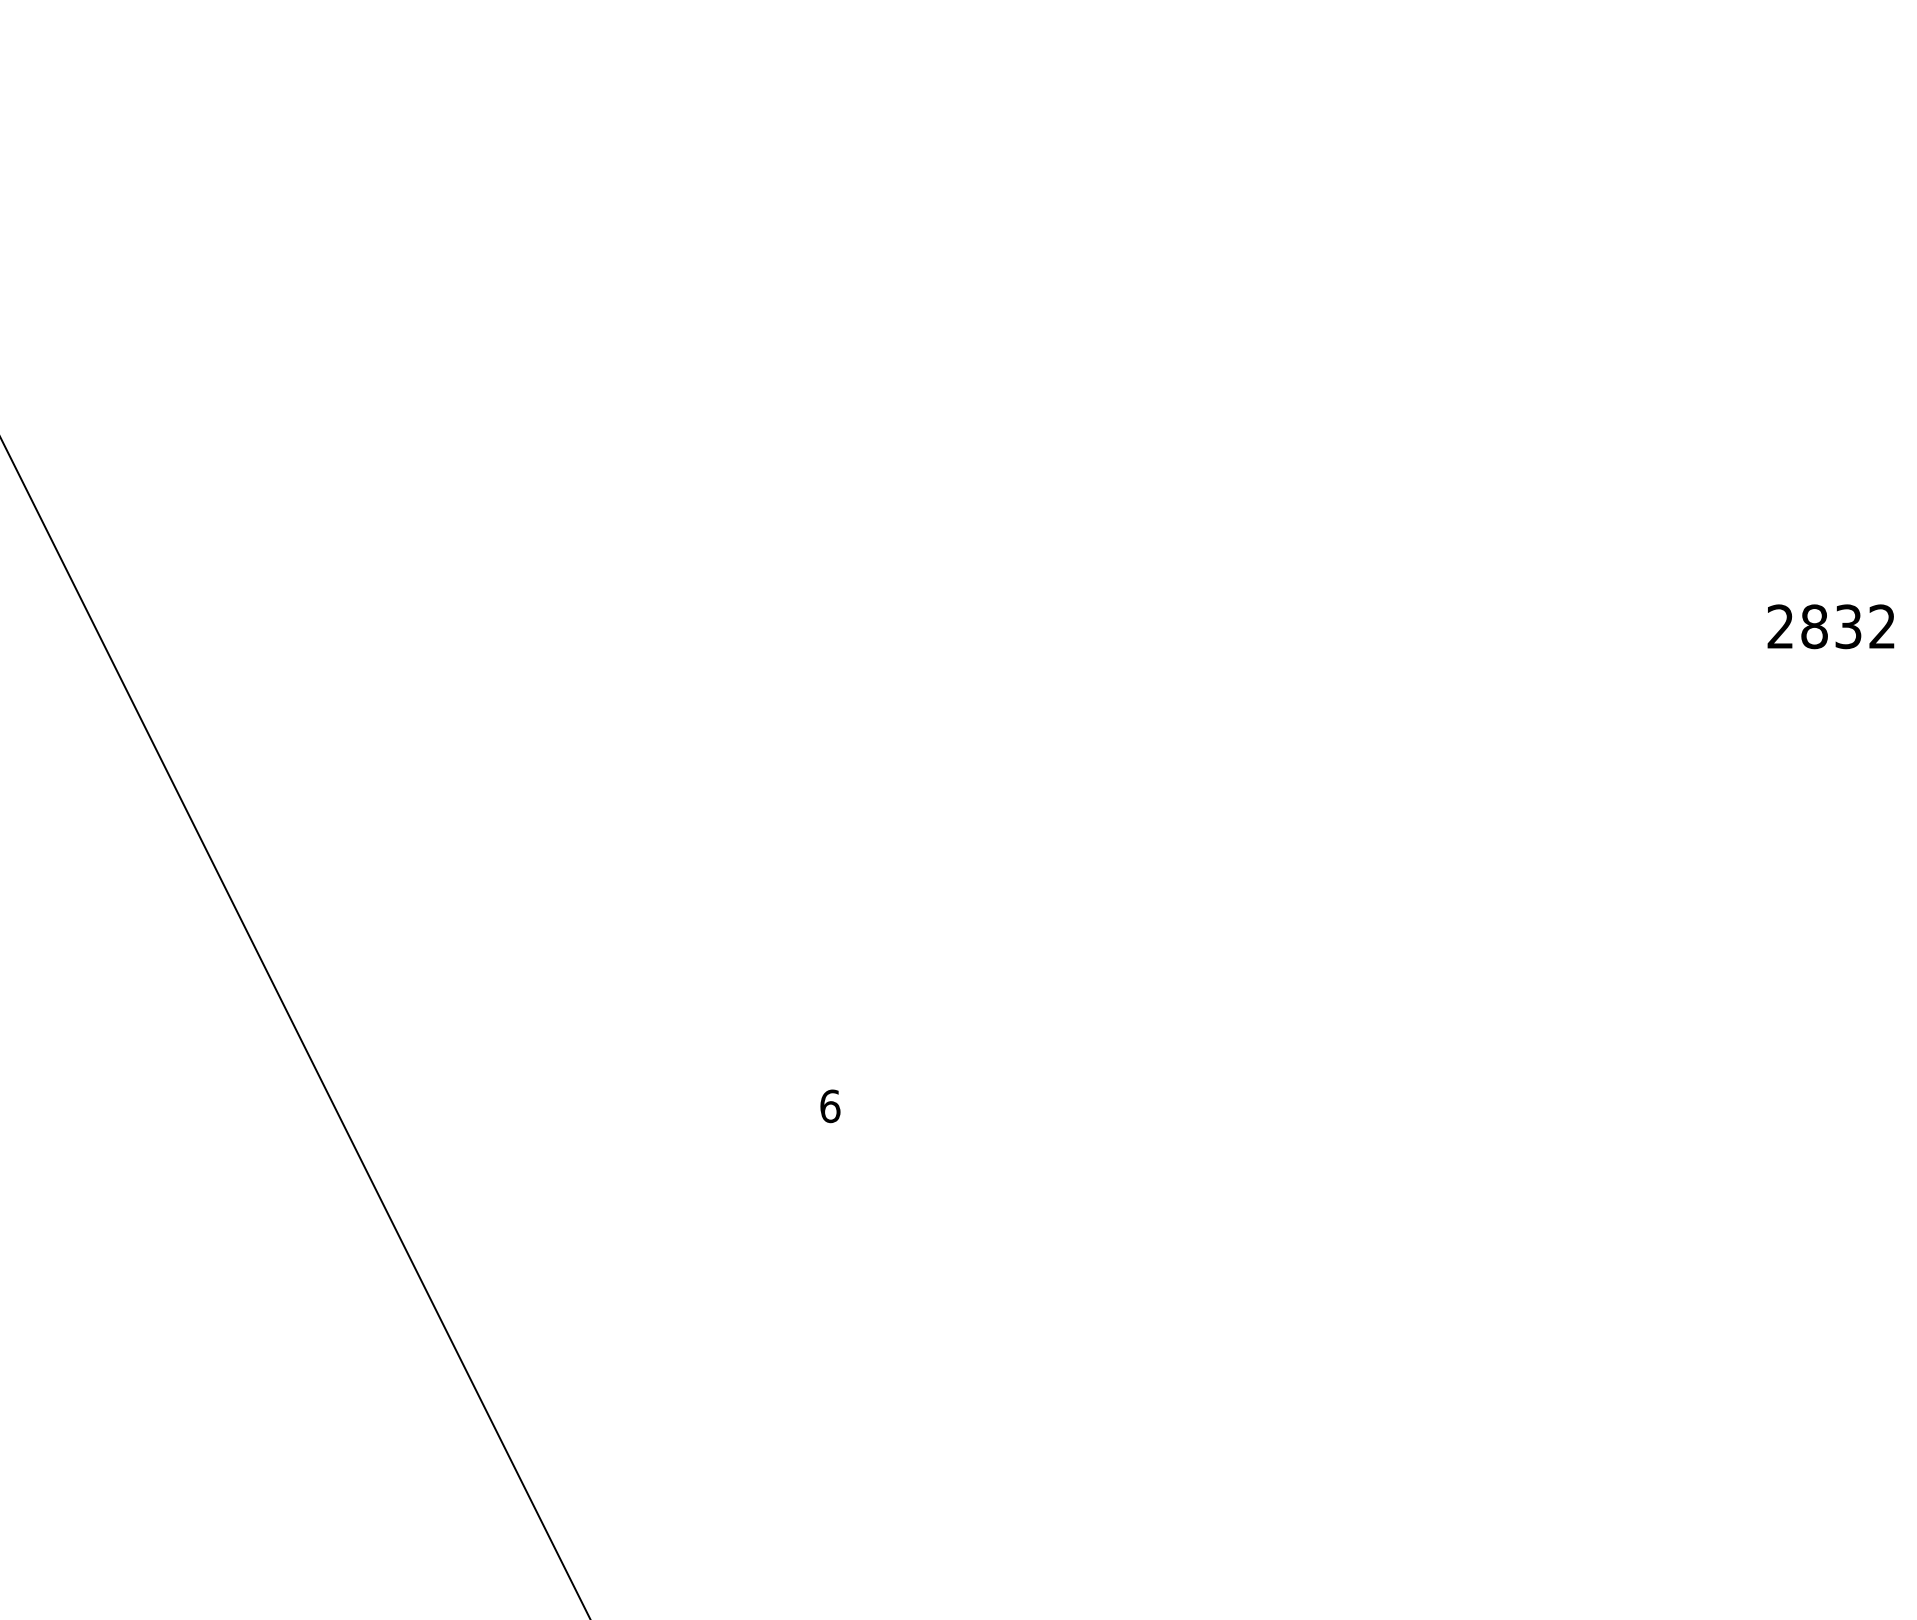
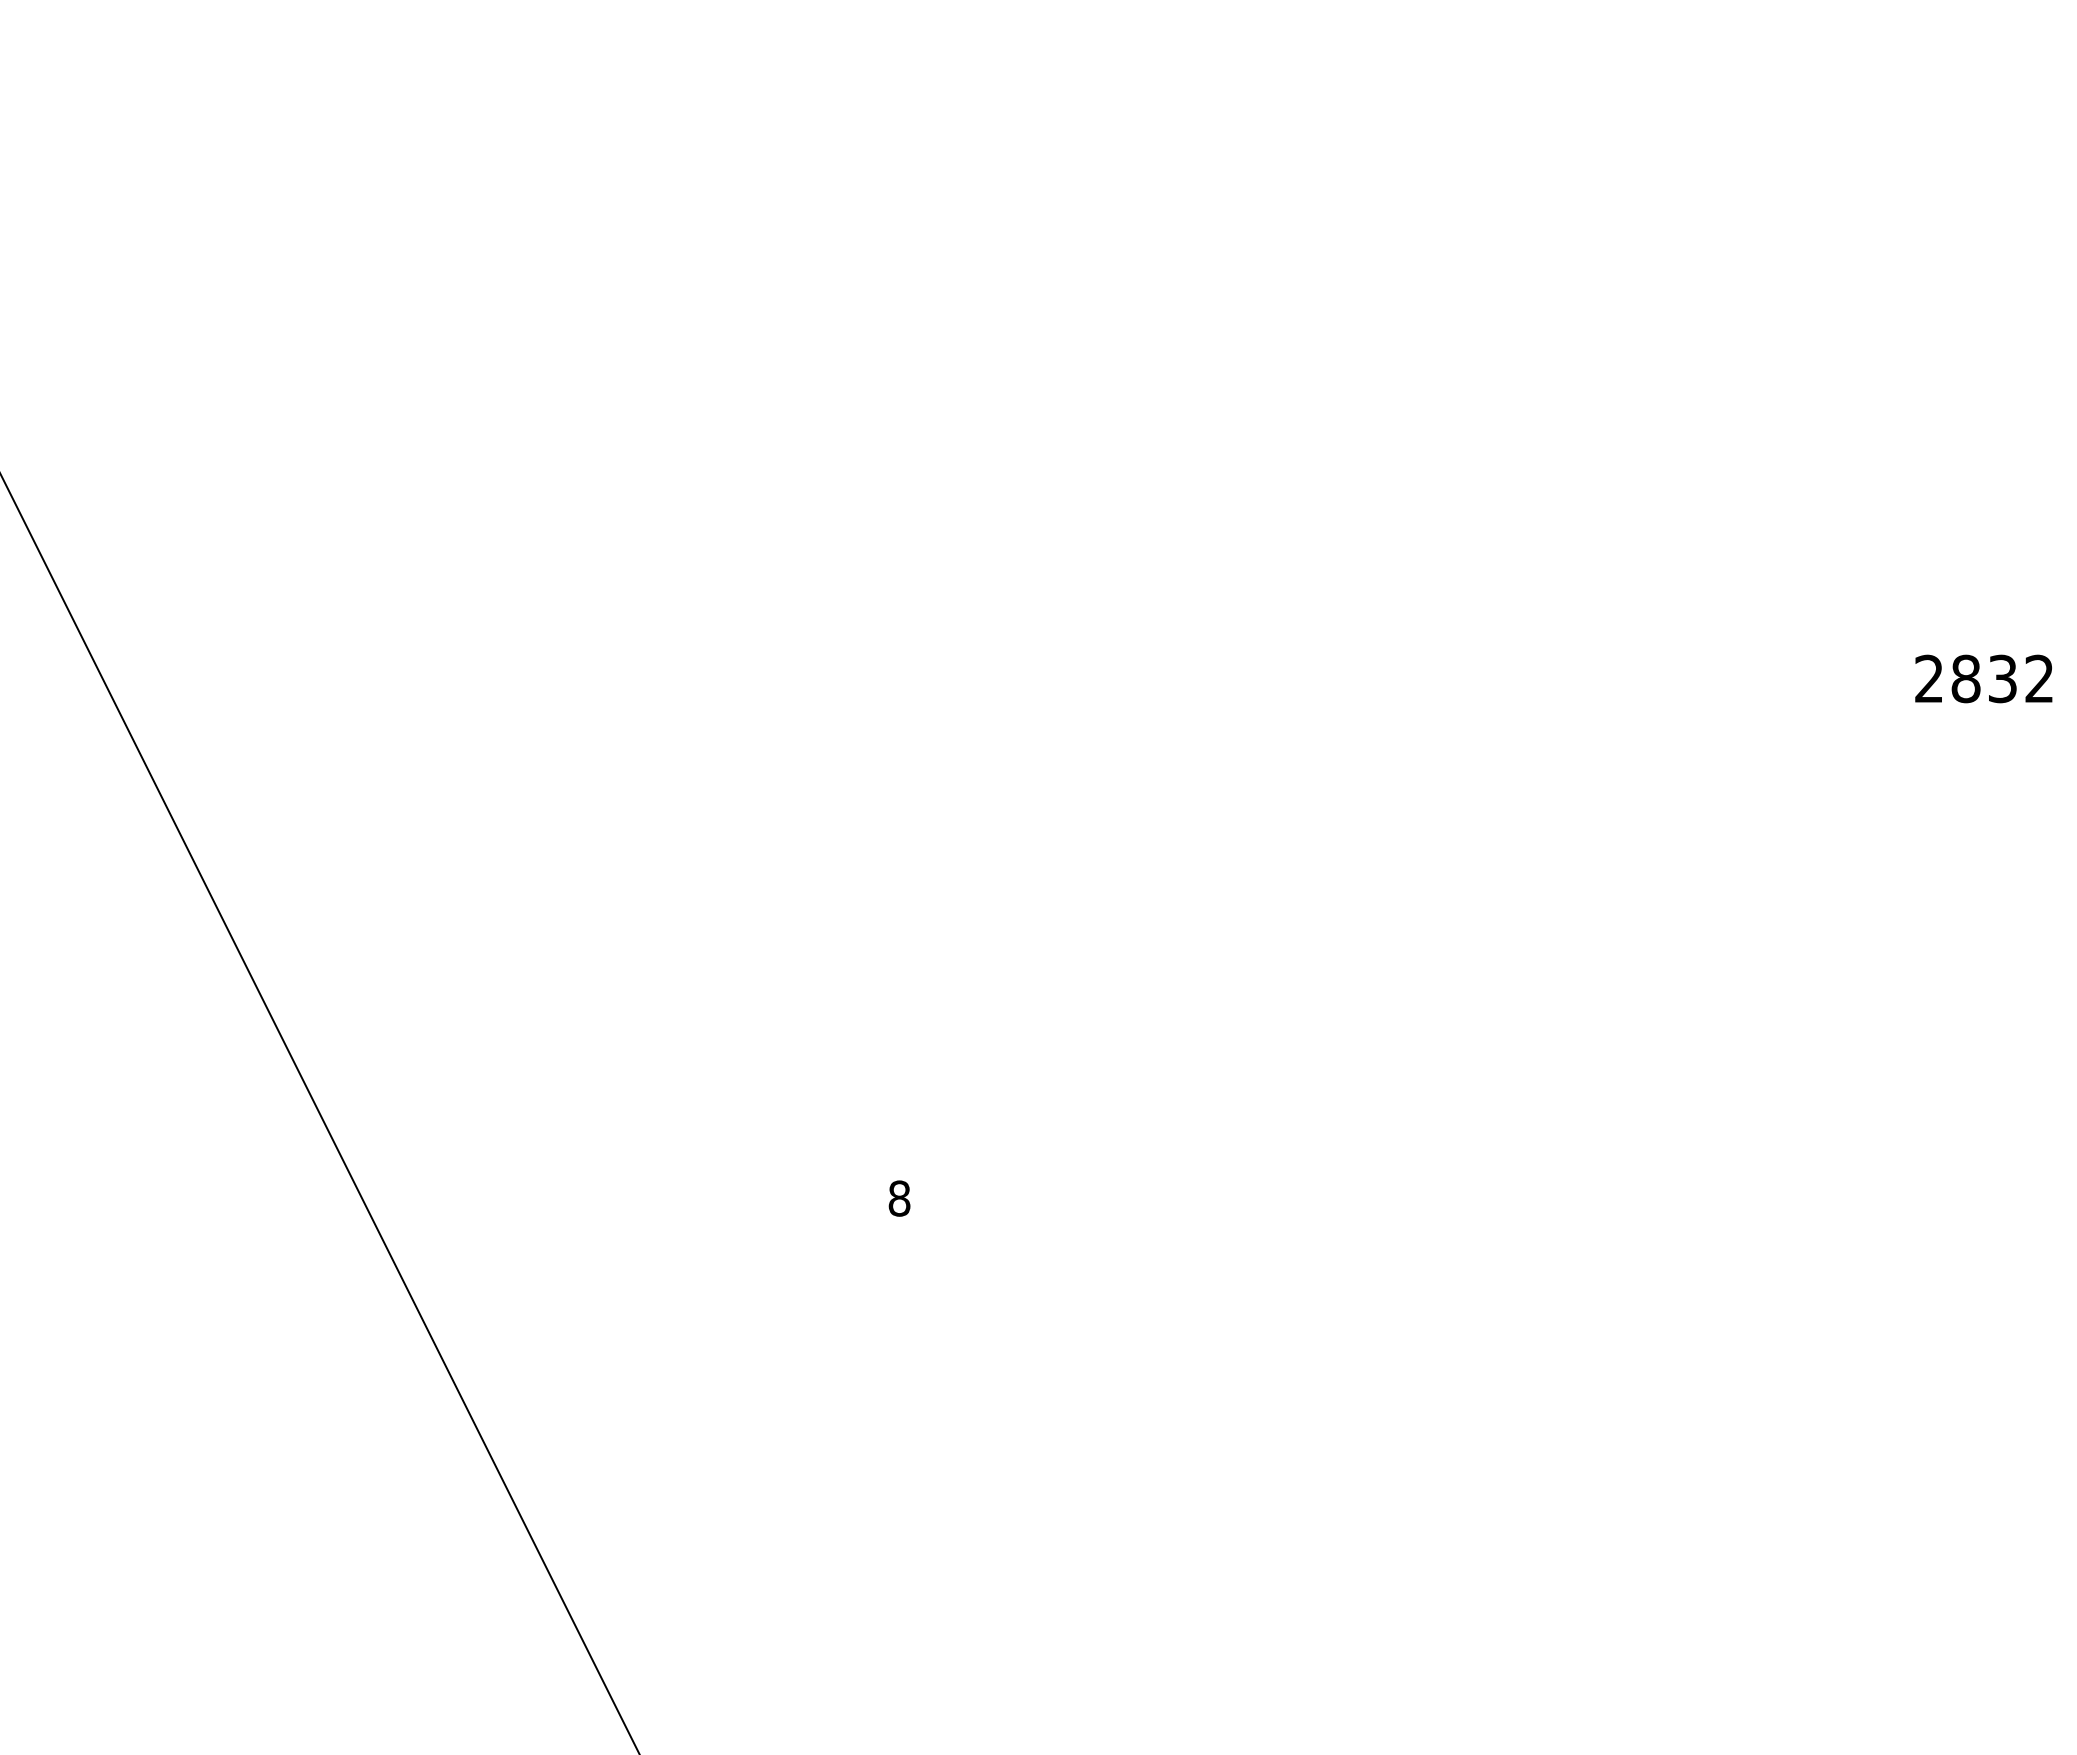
text: (830, 1106) -> (899, 1198), 6 -> 8

